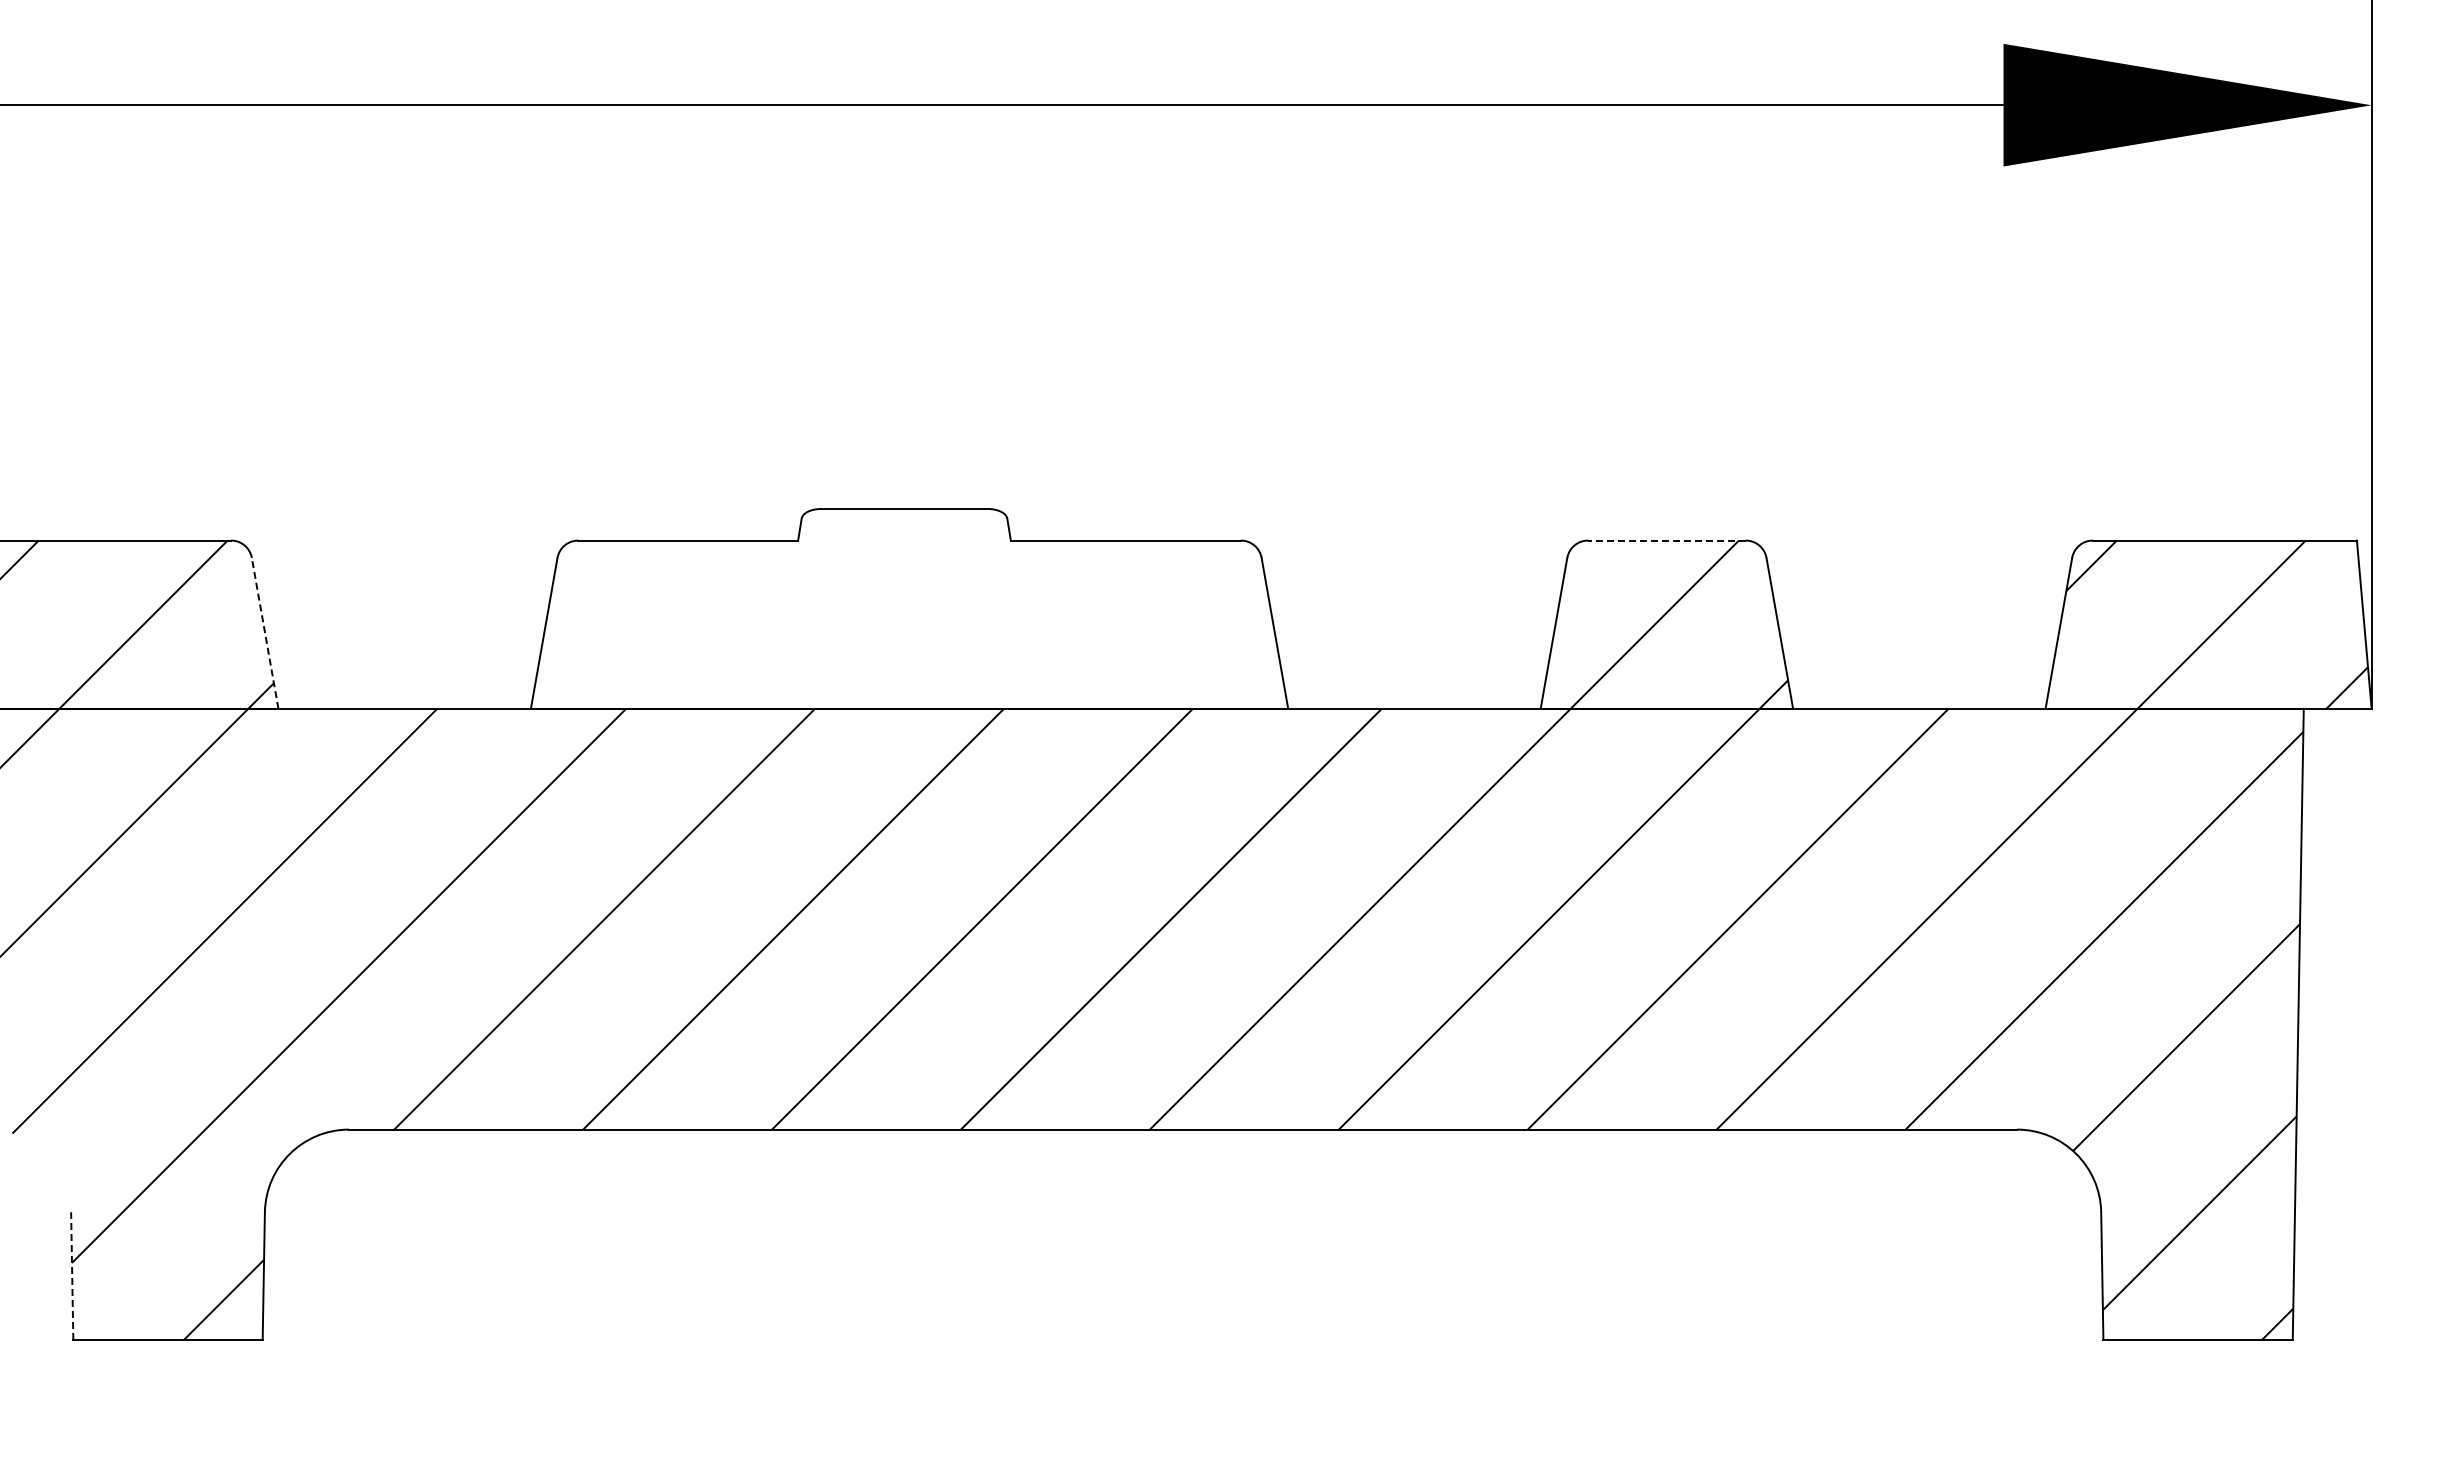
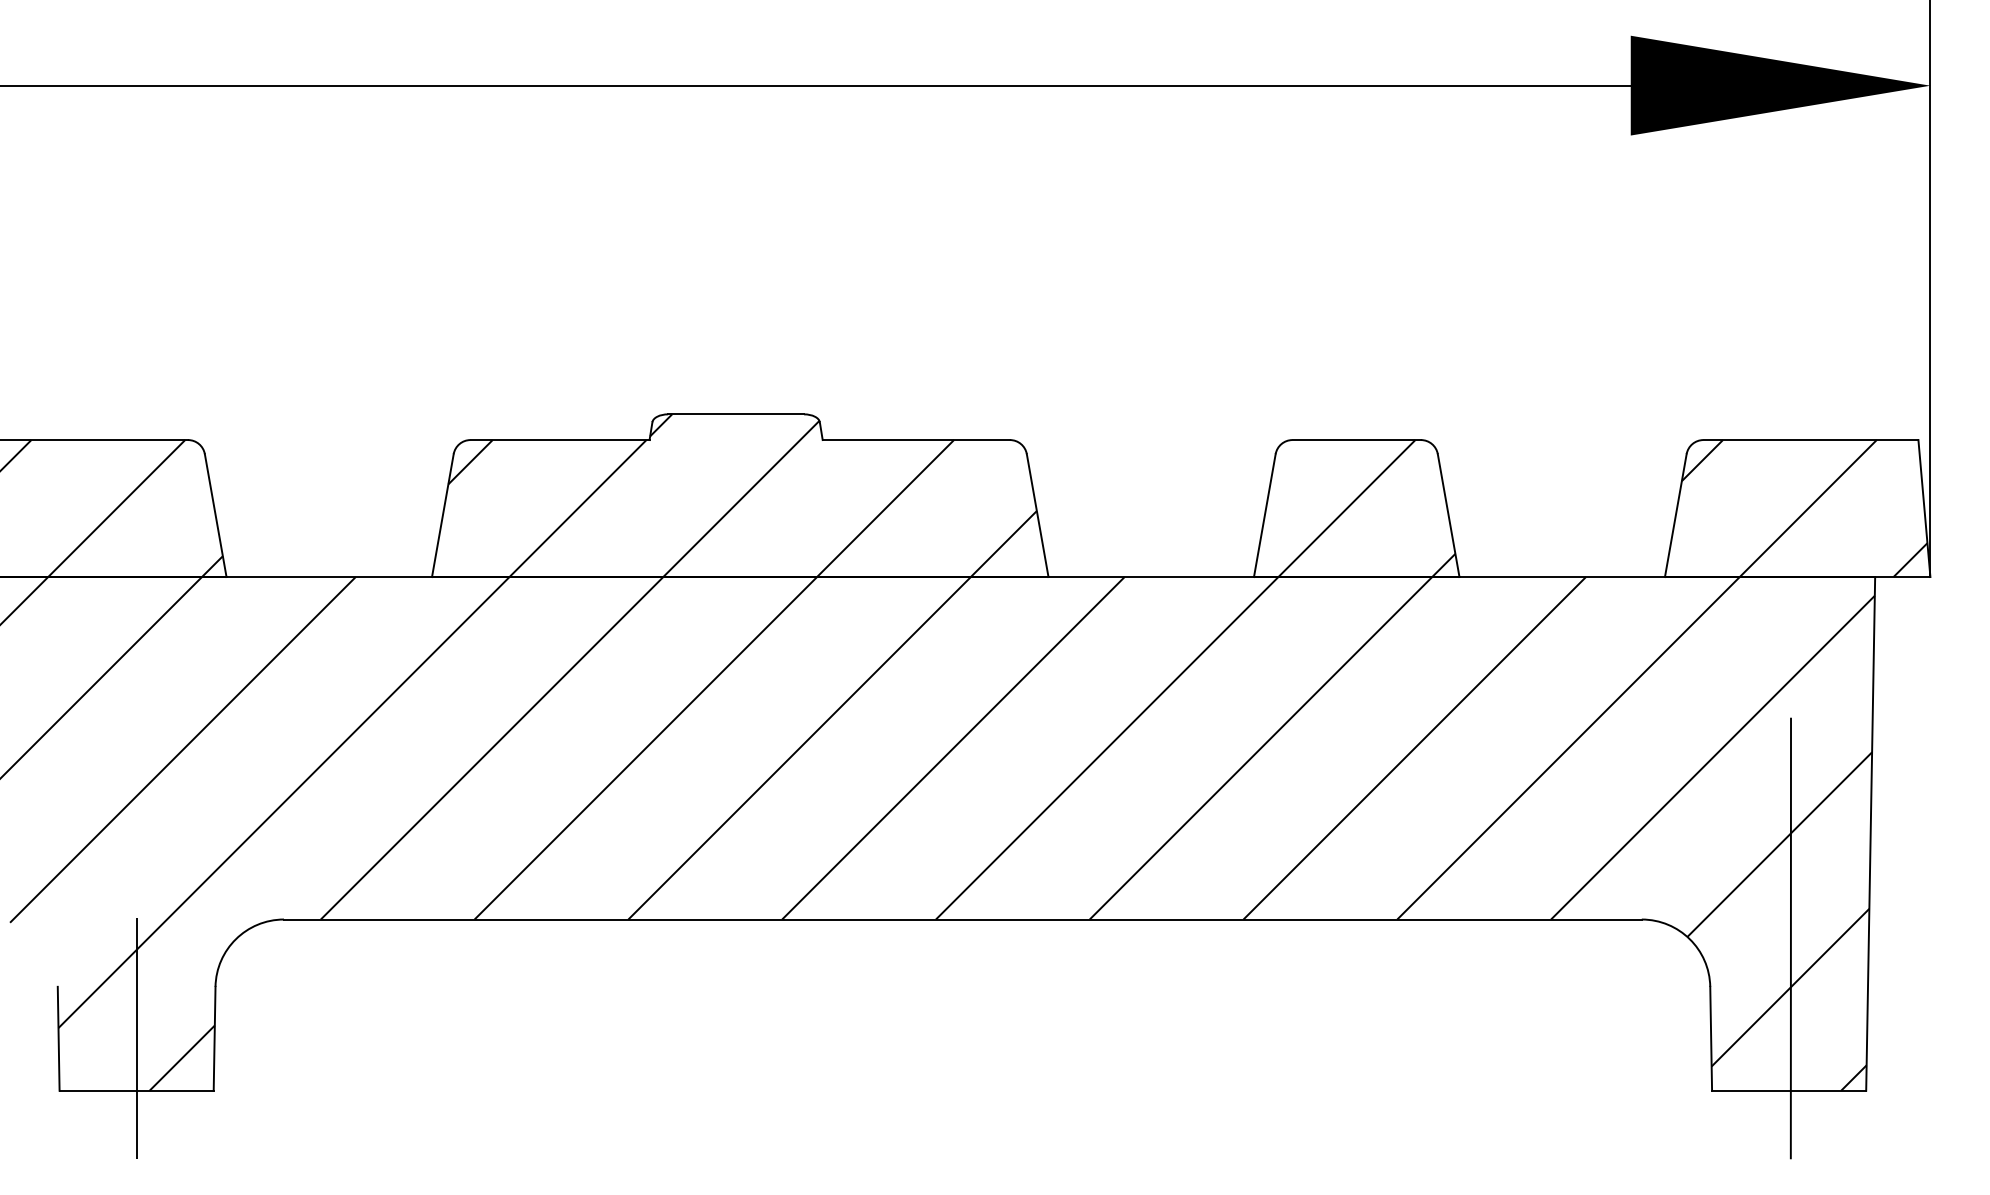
line: (1666, 540) -> (1356, 439), dashed -> solid
hatch: (911, 608) -> (741, 495), added
line: (265, 633) -> (216, 515), dashed -> solid
line: (2200, 1152) -> (1791, 938), added
line: (72, 1276) -> (58, 1039), dashed -> solid
line: (168, 1276) -> (137, 1039), added

